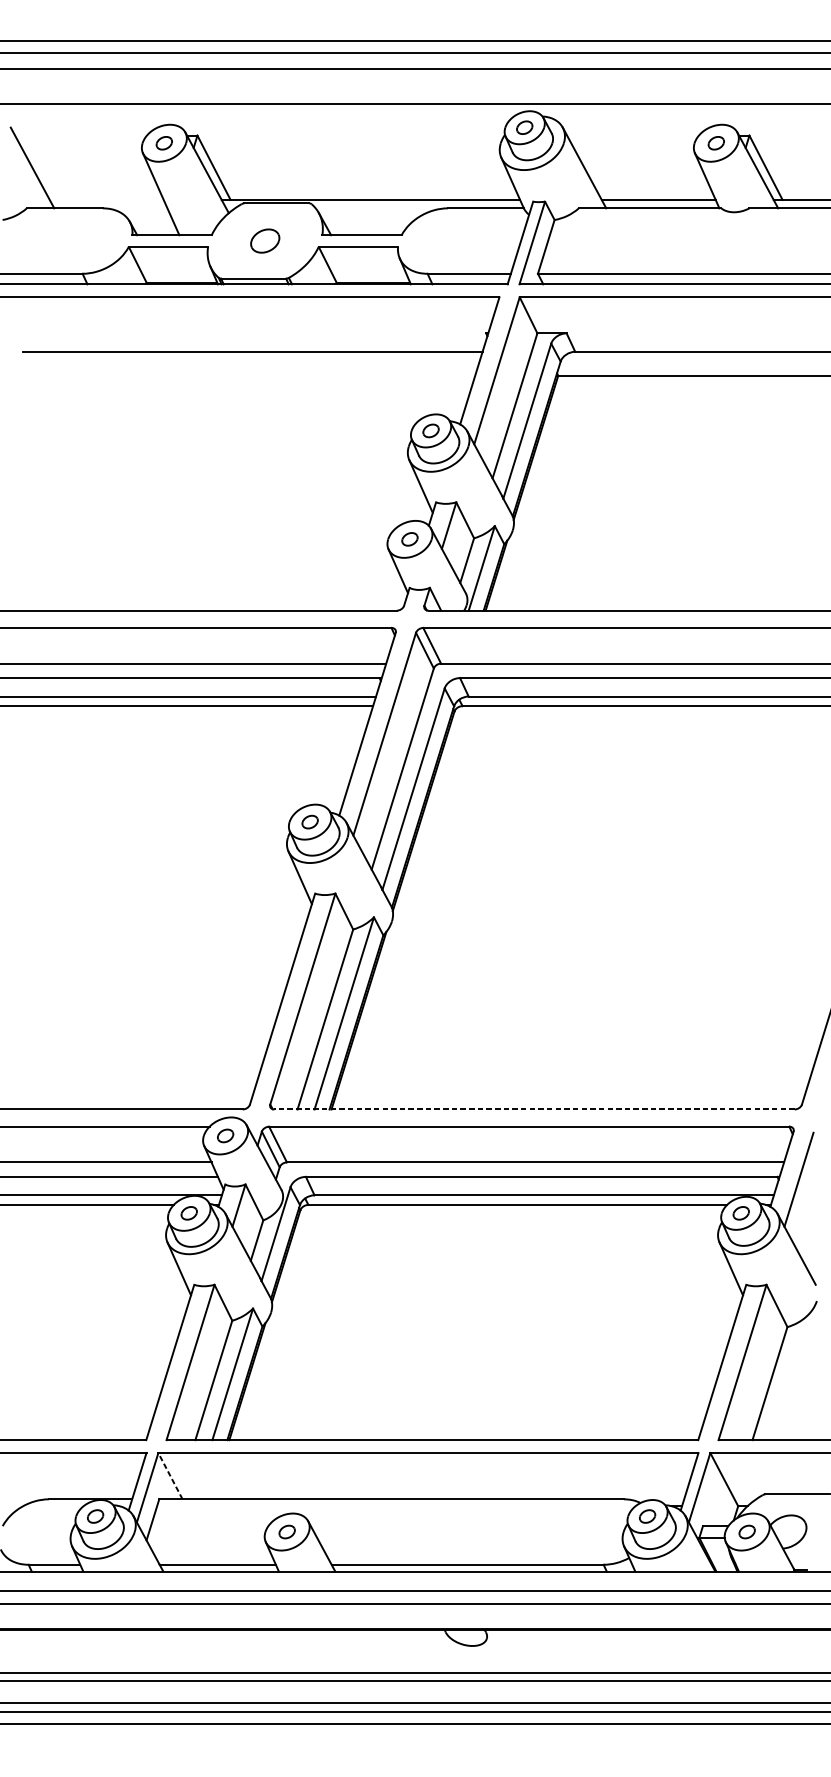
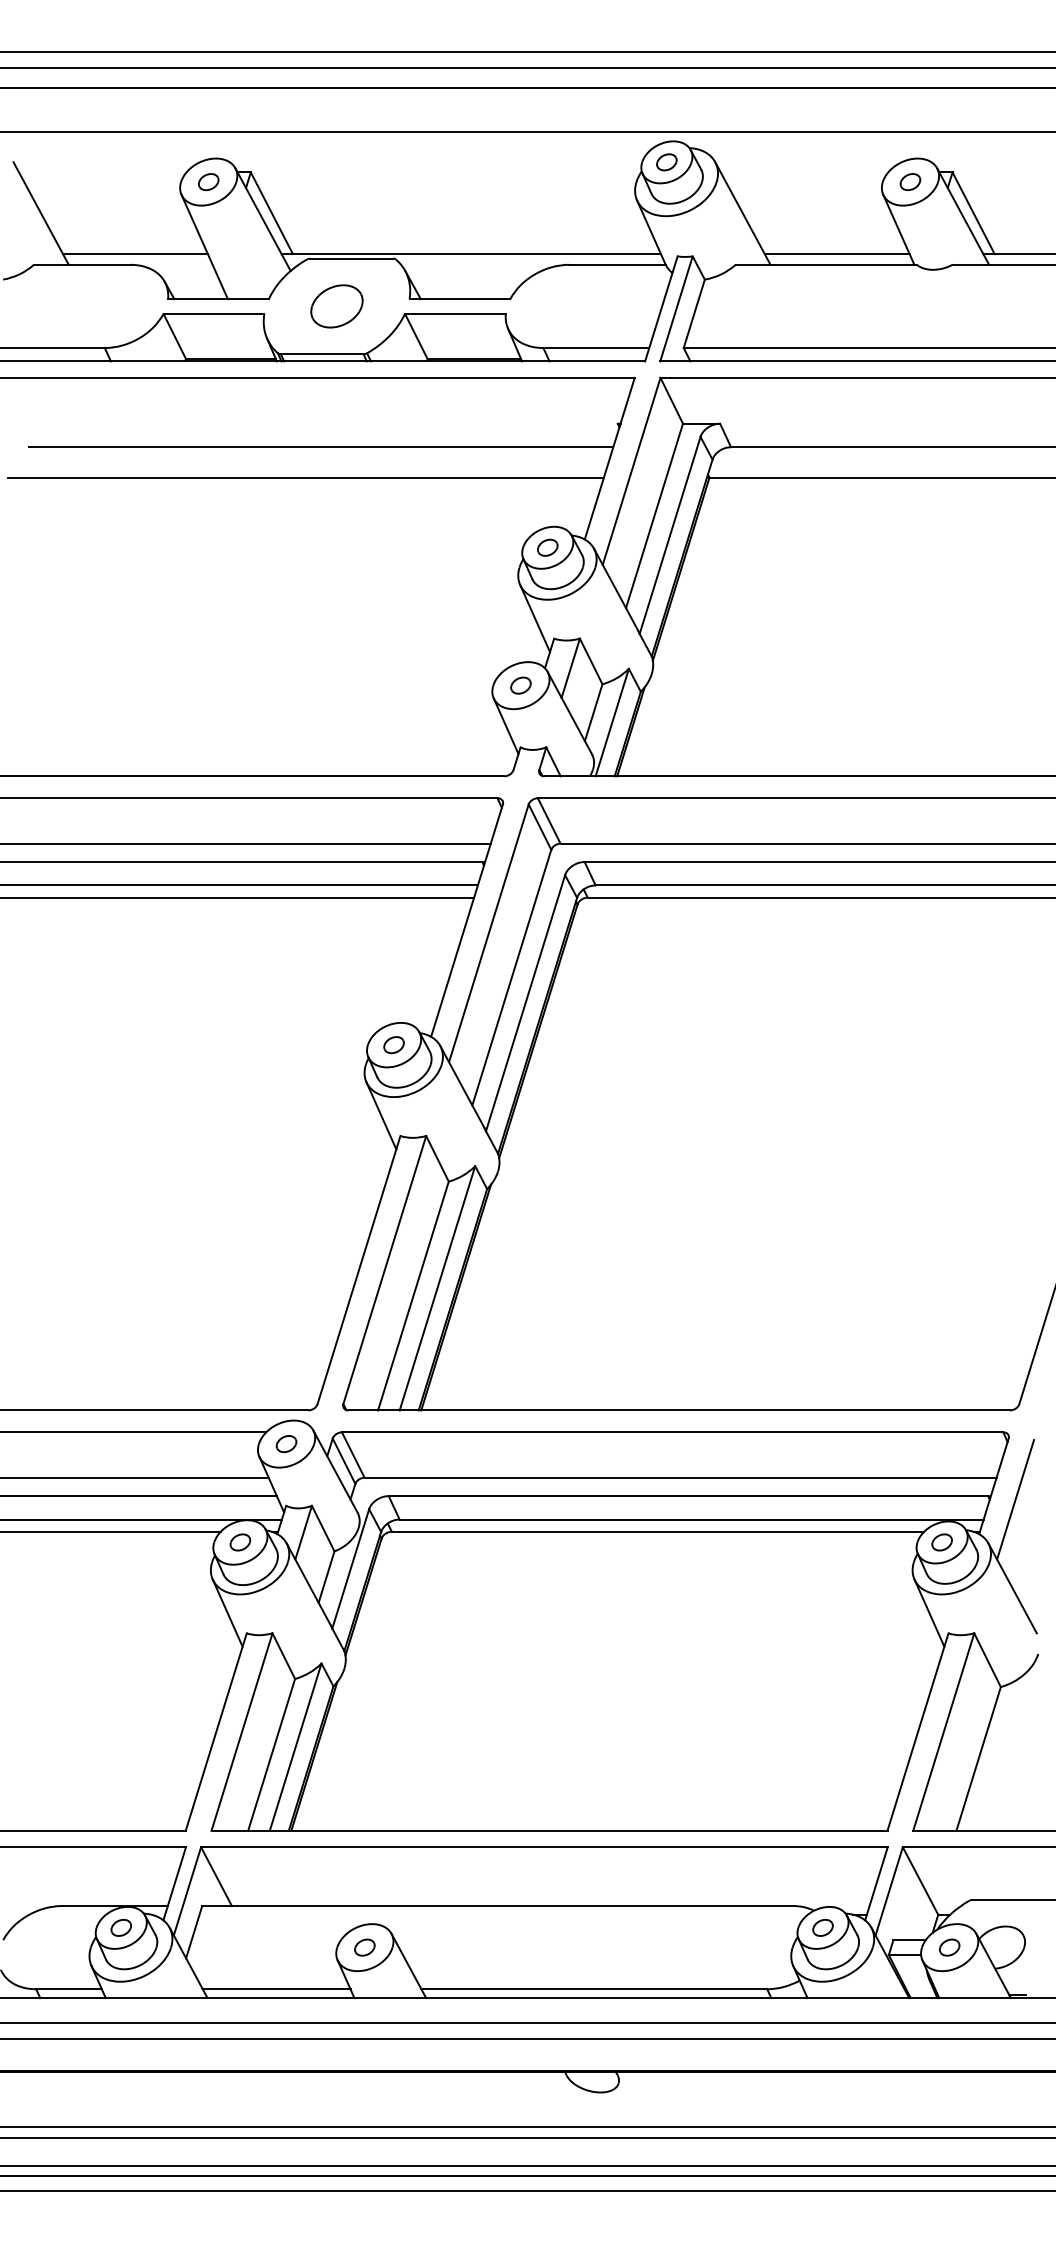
line: (106, 200) -> (135, 254), added
part: (264, 241) -> (336, 306), size x1.43
line: (240, 375) -> (305, 477), added
line: (534, 1109) -> (679, 1410), dashed -> solid
line: (170, 1476) -> (216, 1876), dashed -> solid

